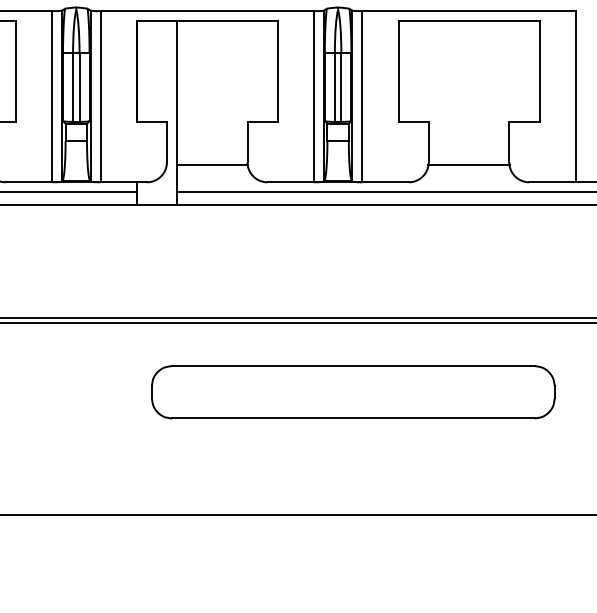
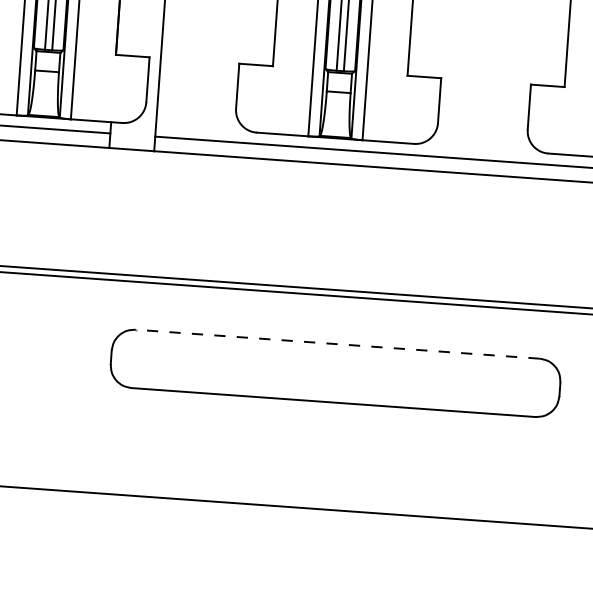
line: (212, 165) -> (196, 109), removed
line: (468, 165) -> (482, 129), removed
line: (352, 366) -> (336, 344), solid -> dashed

